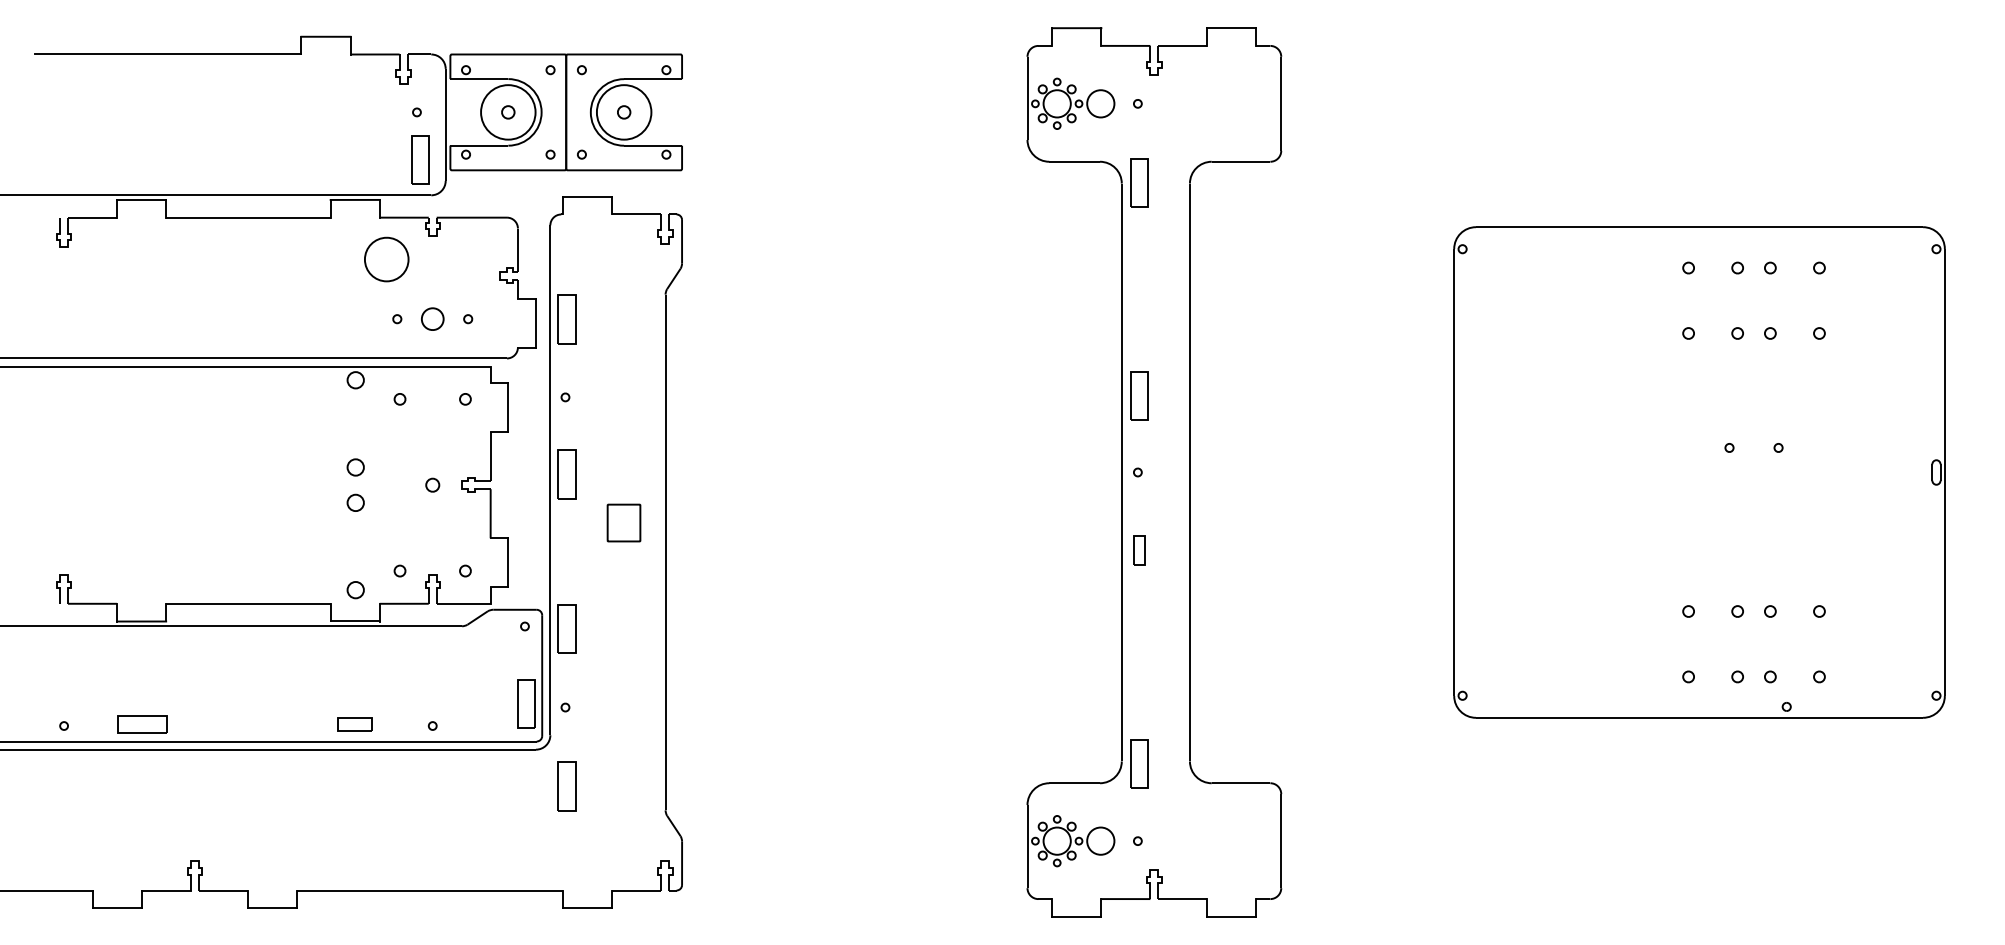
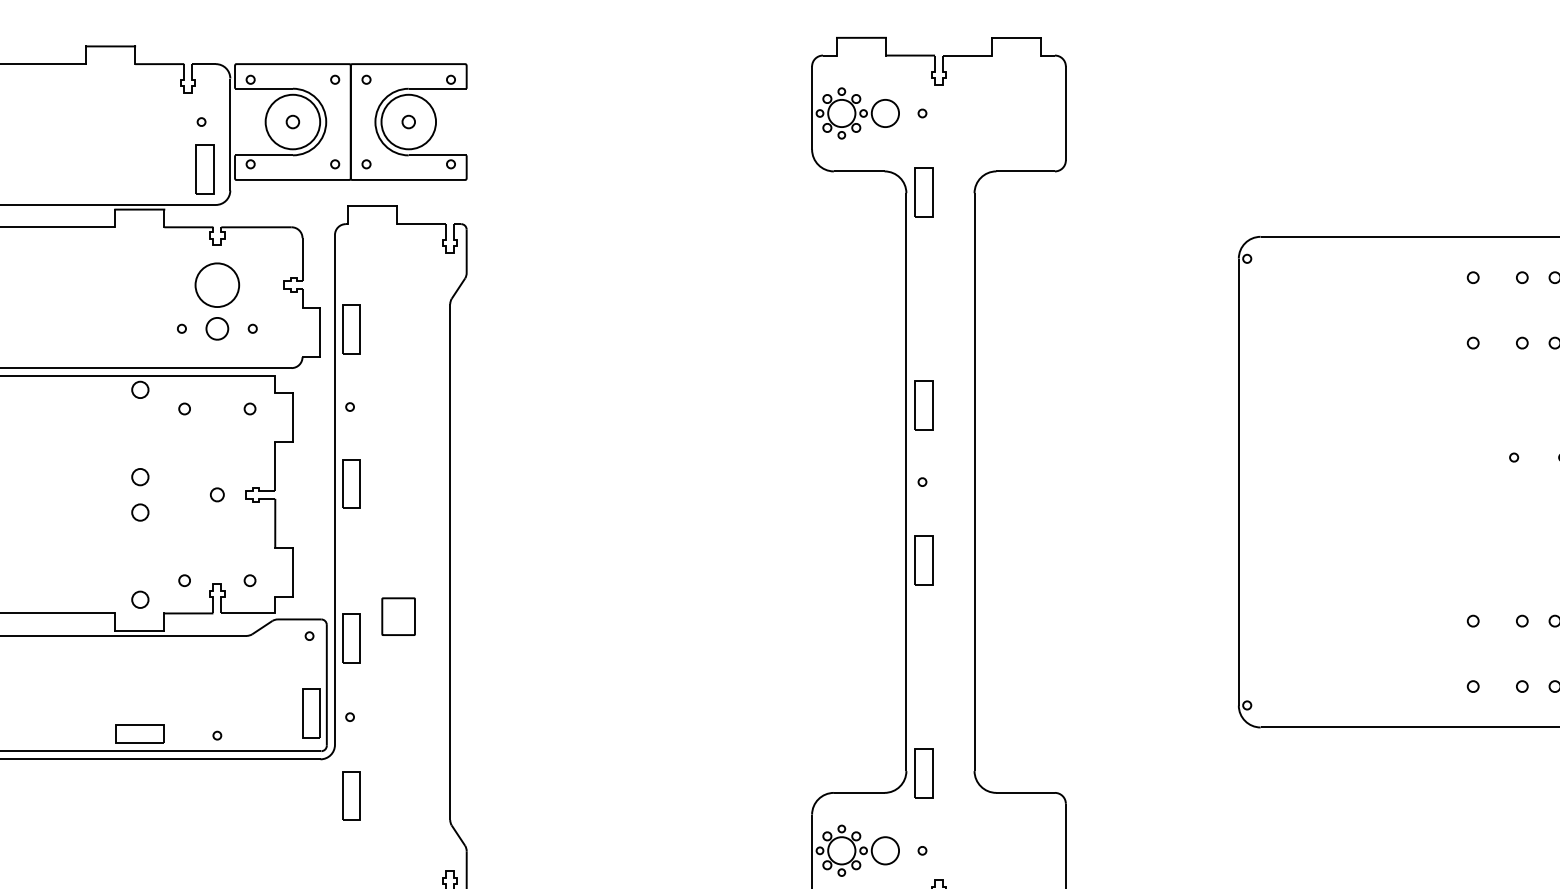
part: (386, 259) -> (217, 285), moved
part: (623, 522) -> (398, 616), moved
part: (1139, 550) -> (924, 560), size x1.67
part: (355, 724) -> (140, 734), size x1.43

